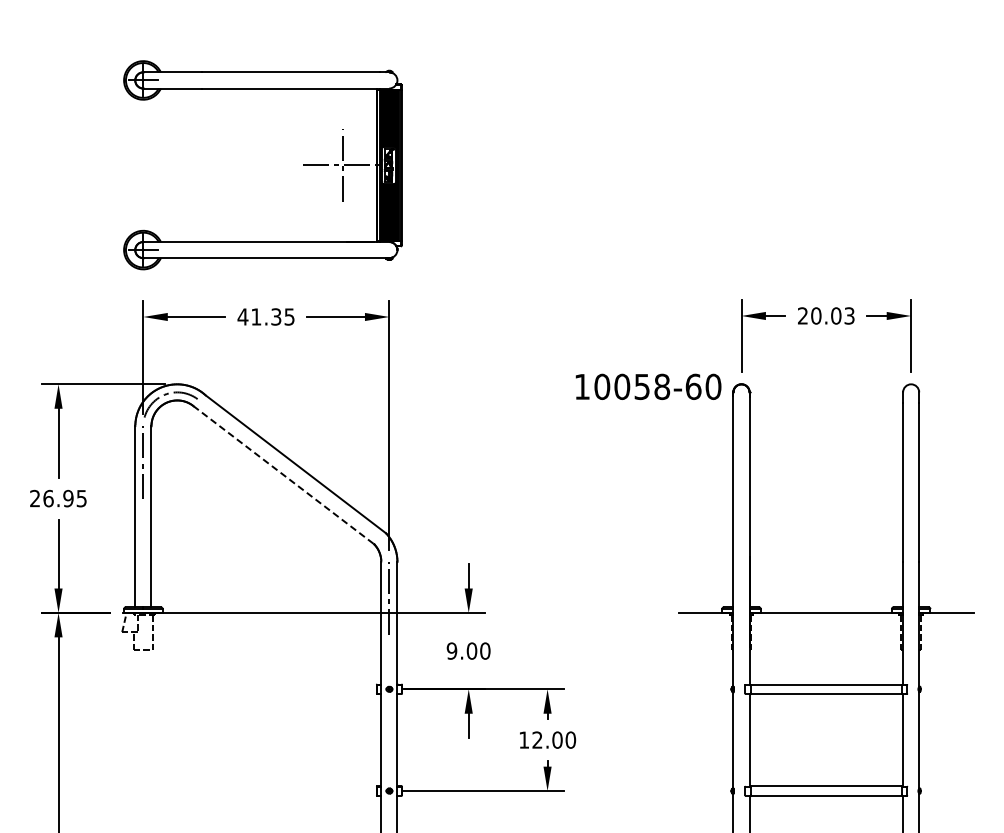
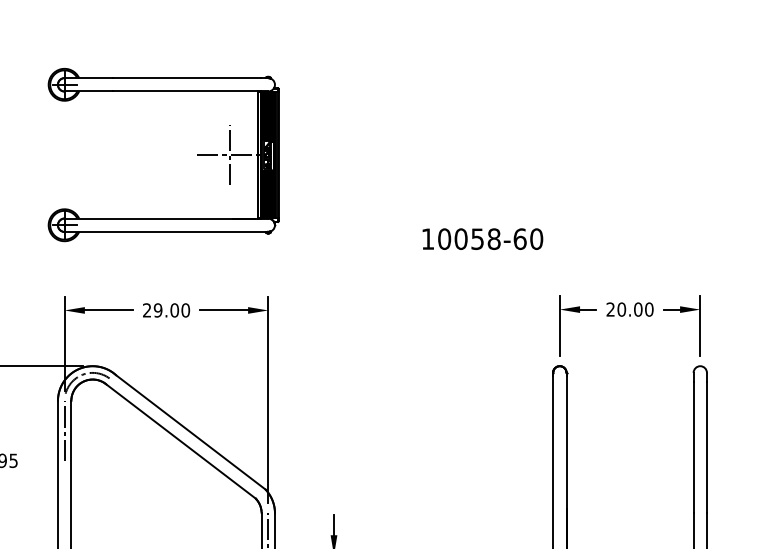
part: (303, 165) -> (197, 155), moved
text: (849, 315) -> (649, 309), 20.03 -> 20.00
text: (265, 316) -> (165, 310), 41.35 -> 29.00
text: (648, 386) -> (482, 238), moved
line: (283, 475) -> (180, 441), dashed -> solid

